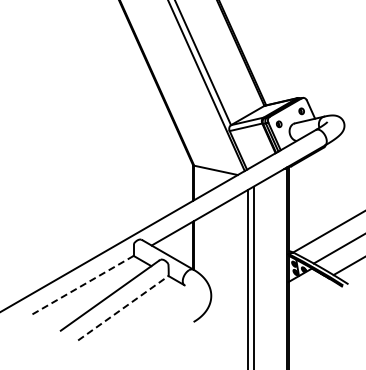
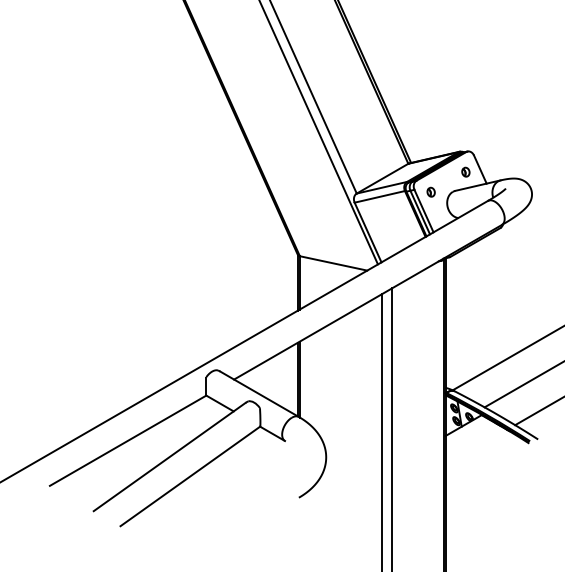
line: (83, 284) -> (128, 439), dashed -> solid
line: (123, 307) -> (190, 475), dashed -> solid

